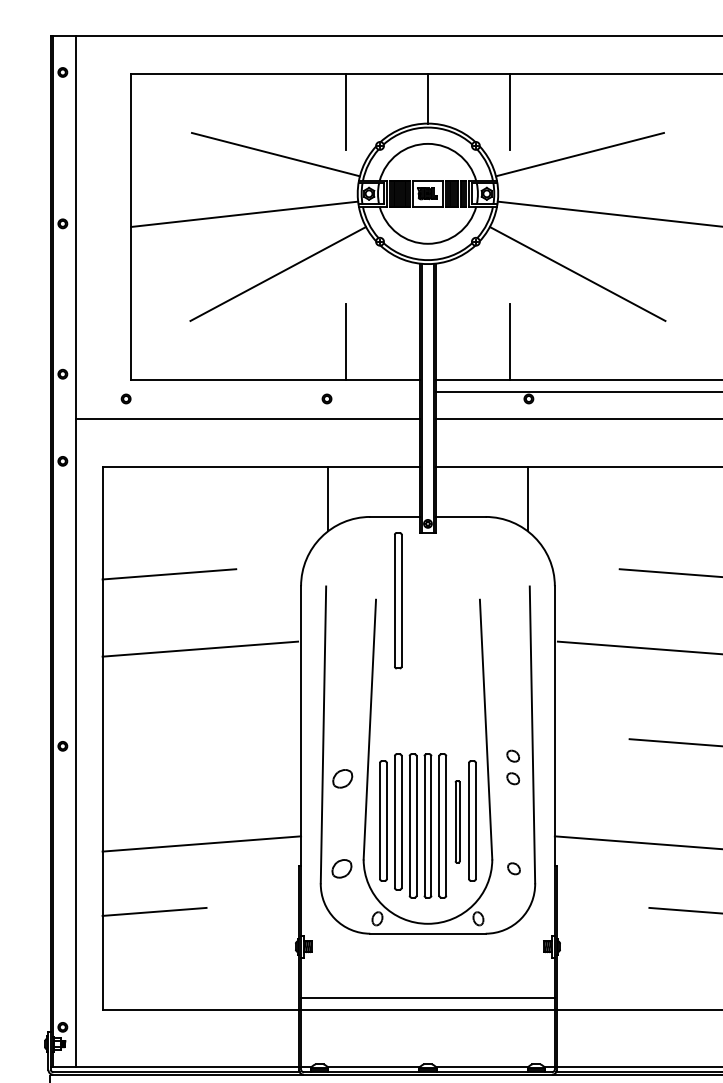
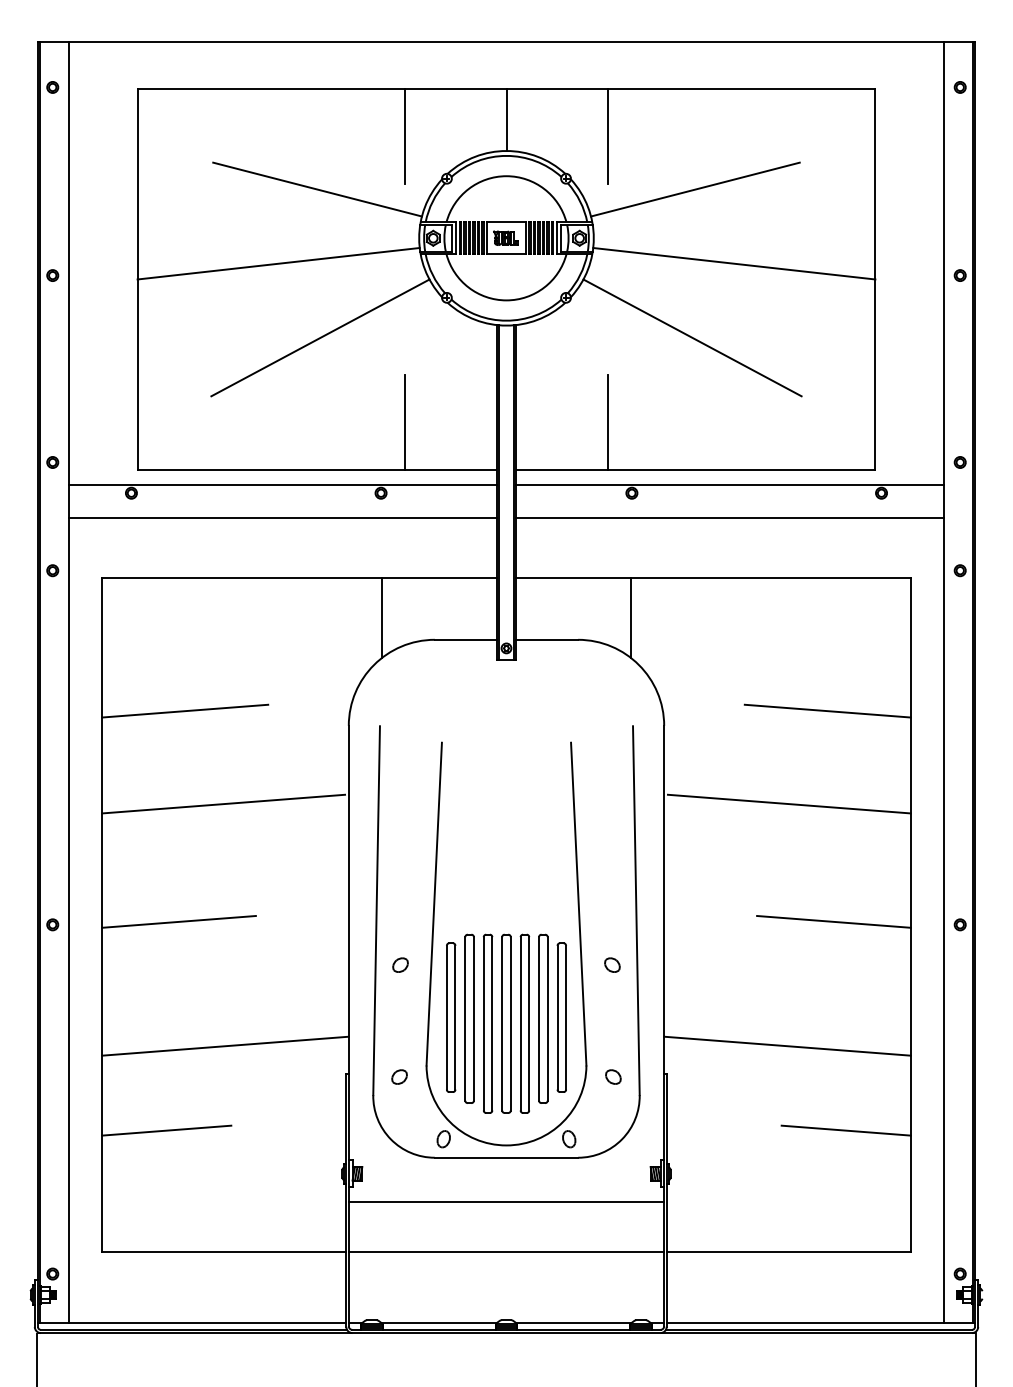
line: (247, 391) -> (282, 484), added
part: (398, 600) -> (469, 743), removed
line: (164, 743) -> (178, 921), added
part: (513, 755) -> (612, 936), removed
part: (342, 778) -> (400, 964), size x0.62
part: (457, 821) -> (543, 1018), size x1.67
part: (341, 868) -> (399, 1076), size x0.62
line: (427, 997) -> (506, 1202), moved

